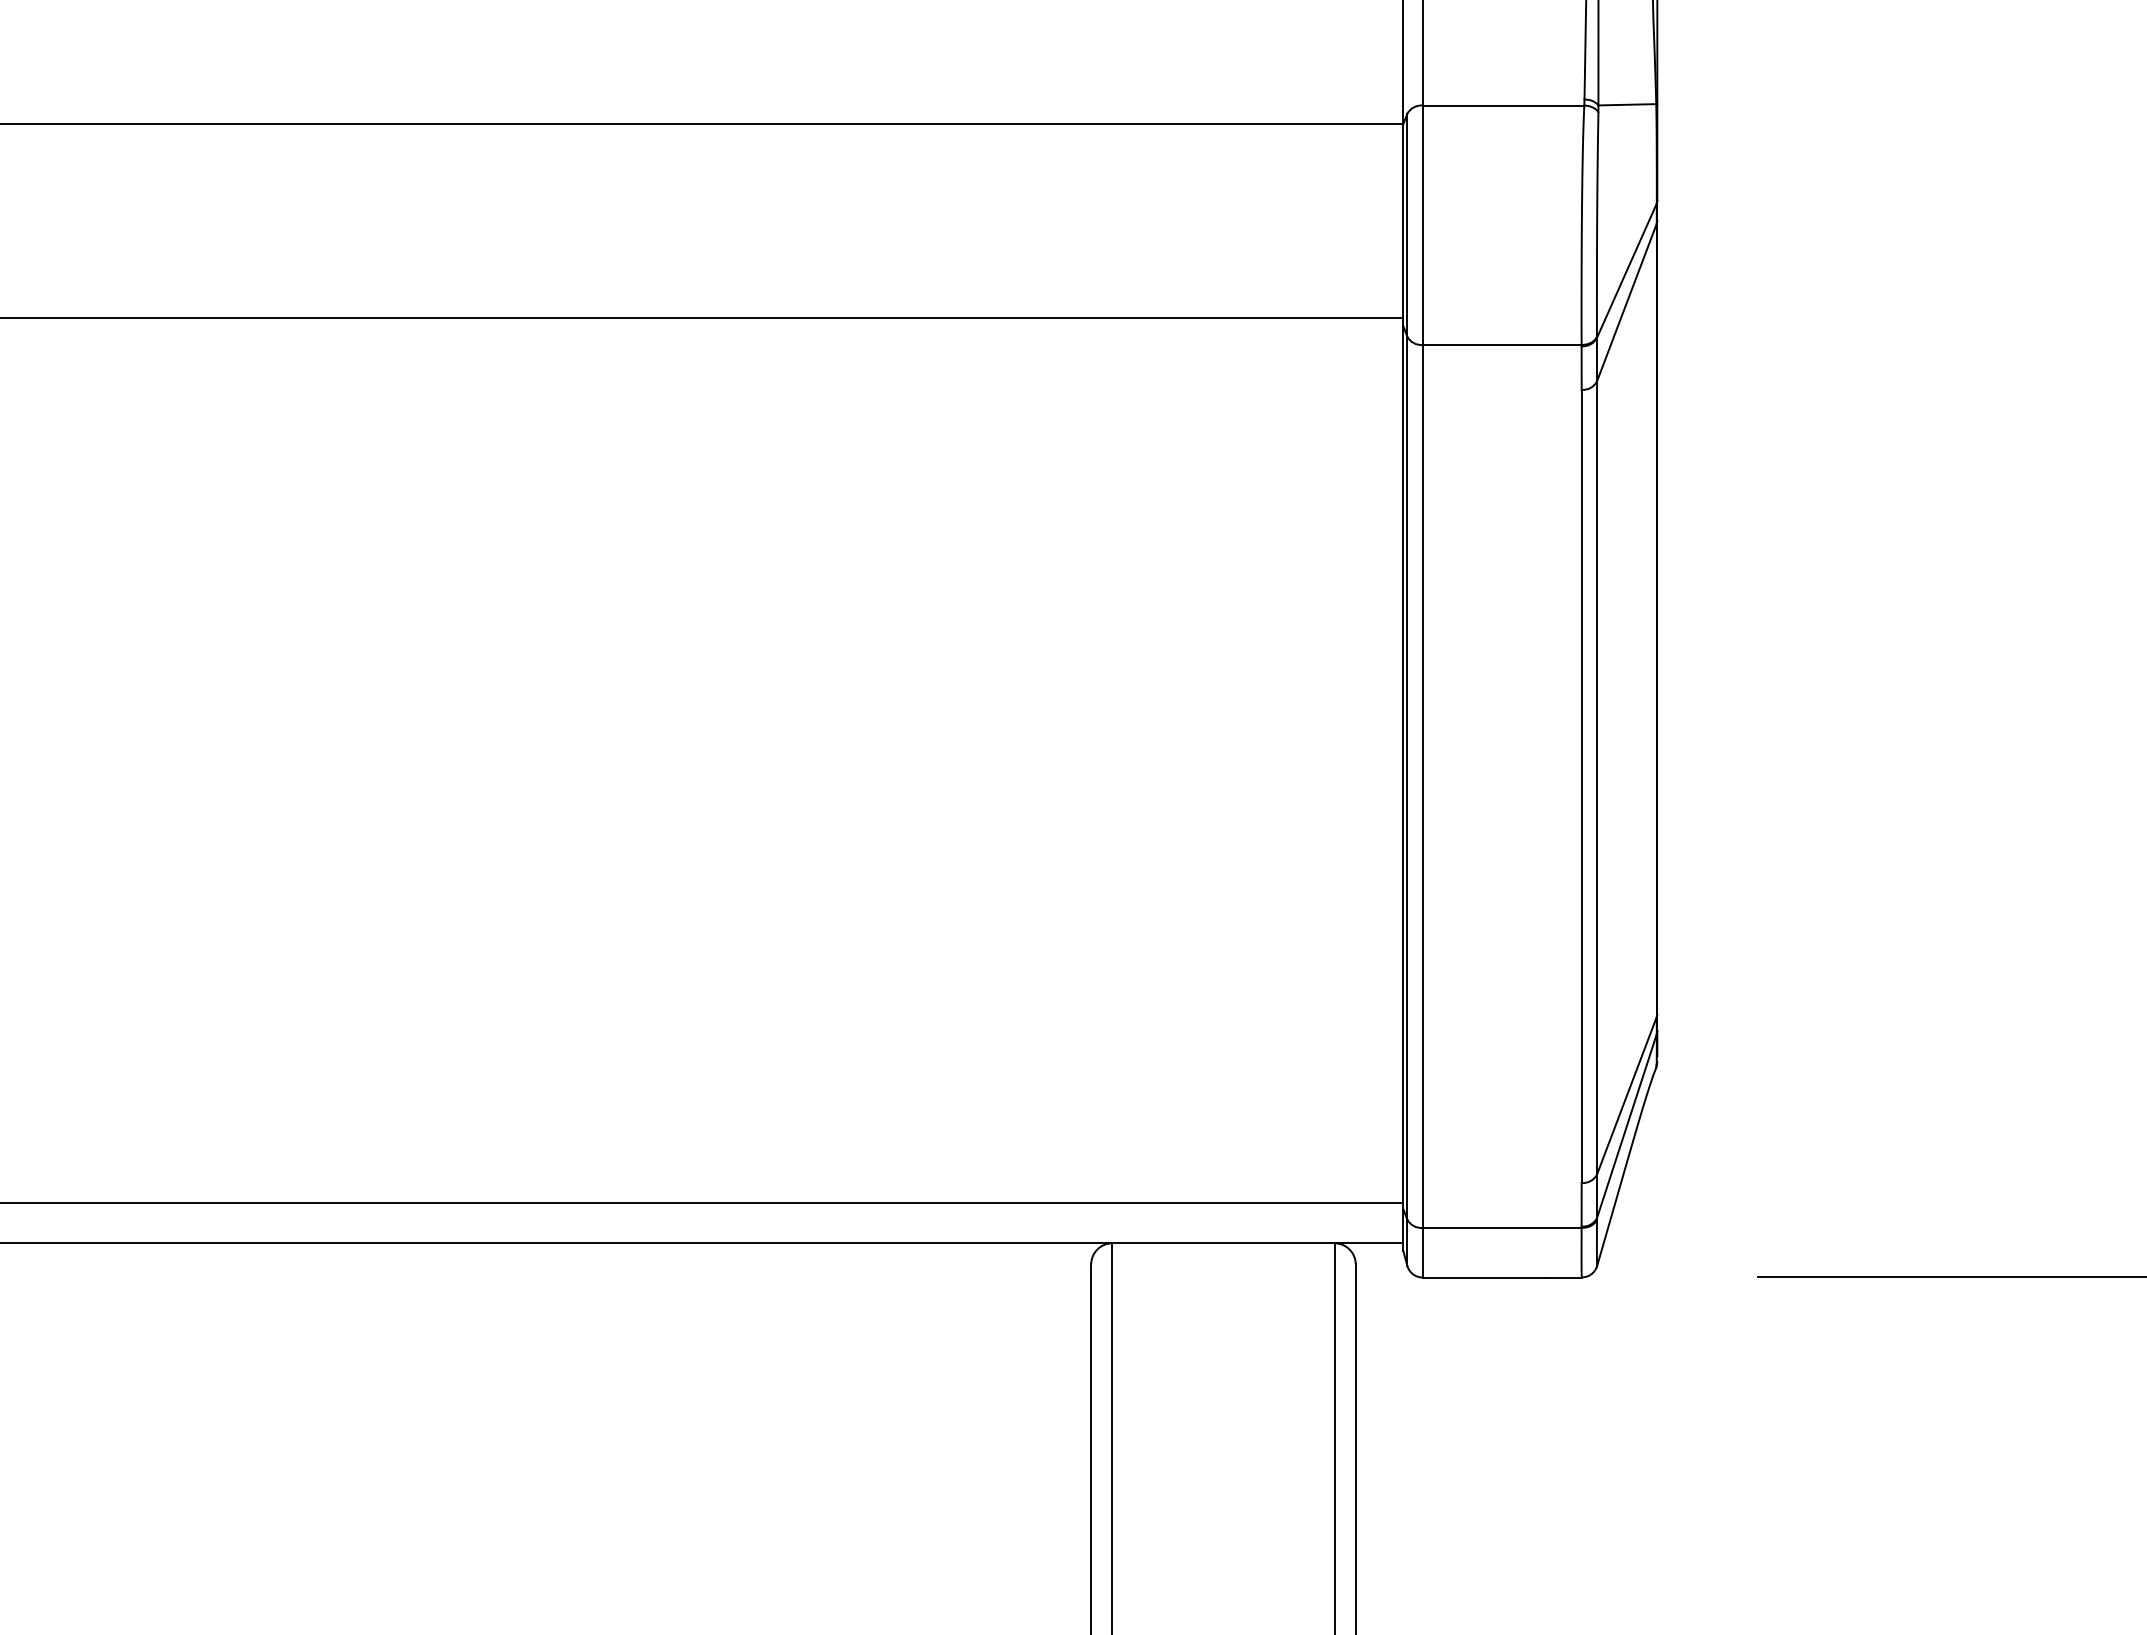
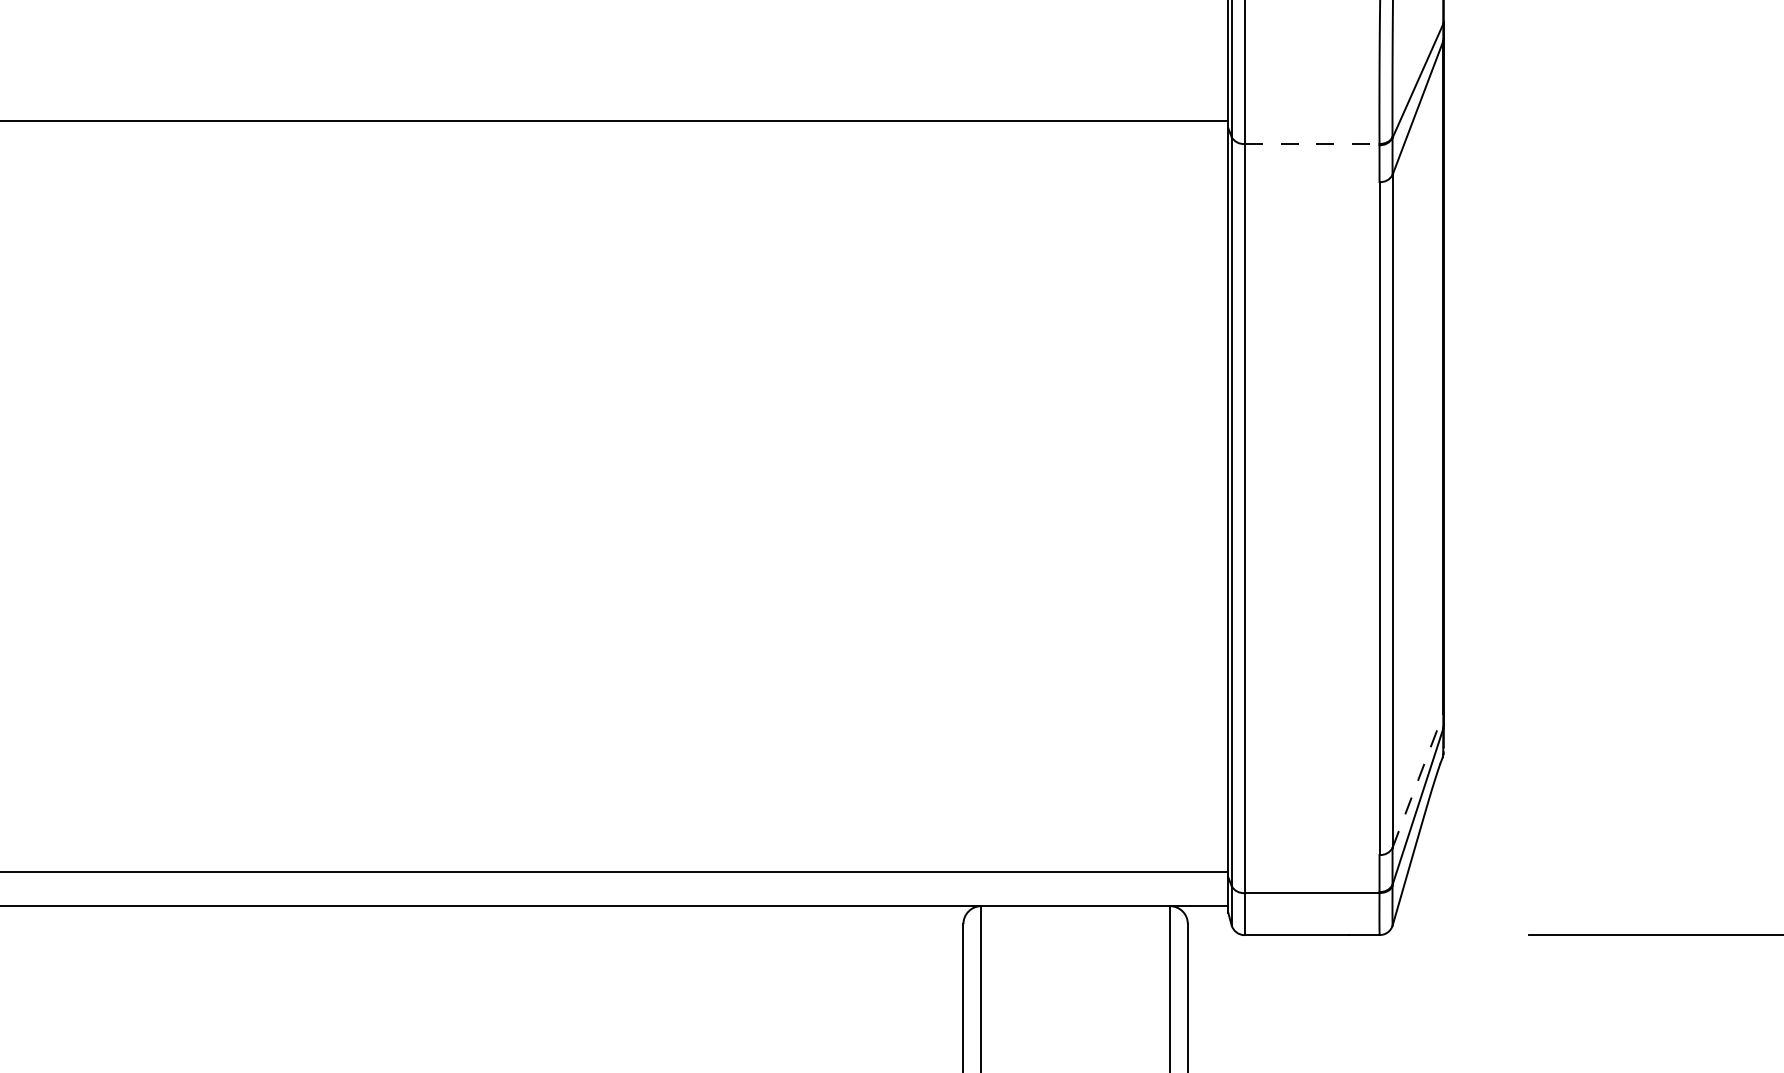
line: (1502, 344) -> (1312, 143), solid -> dashed
line: (1627, 1095) -> (1418, 780), solid -> dashed

